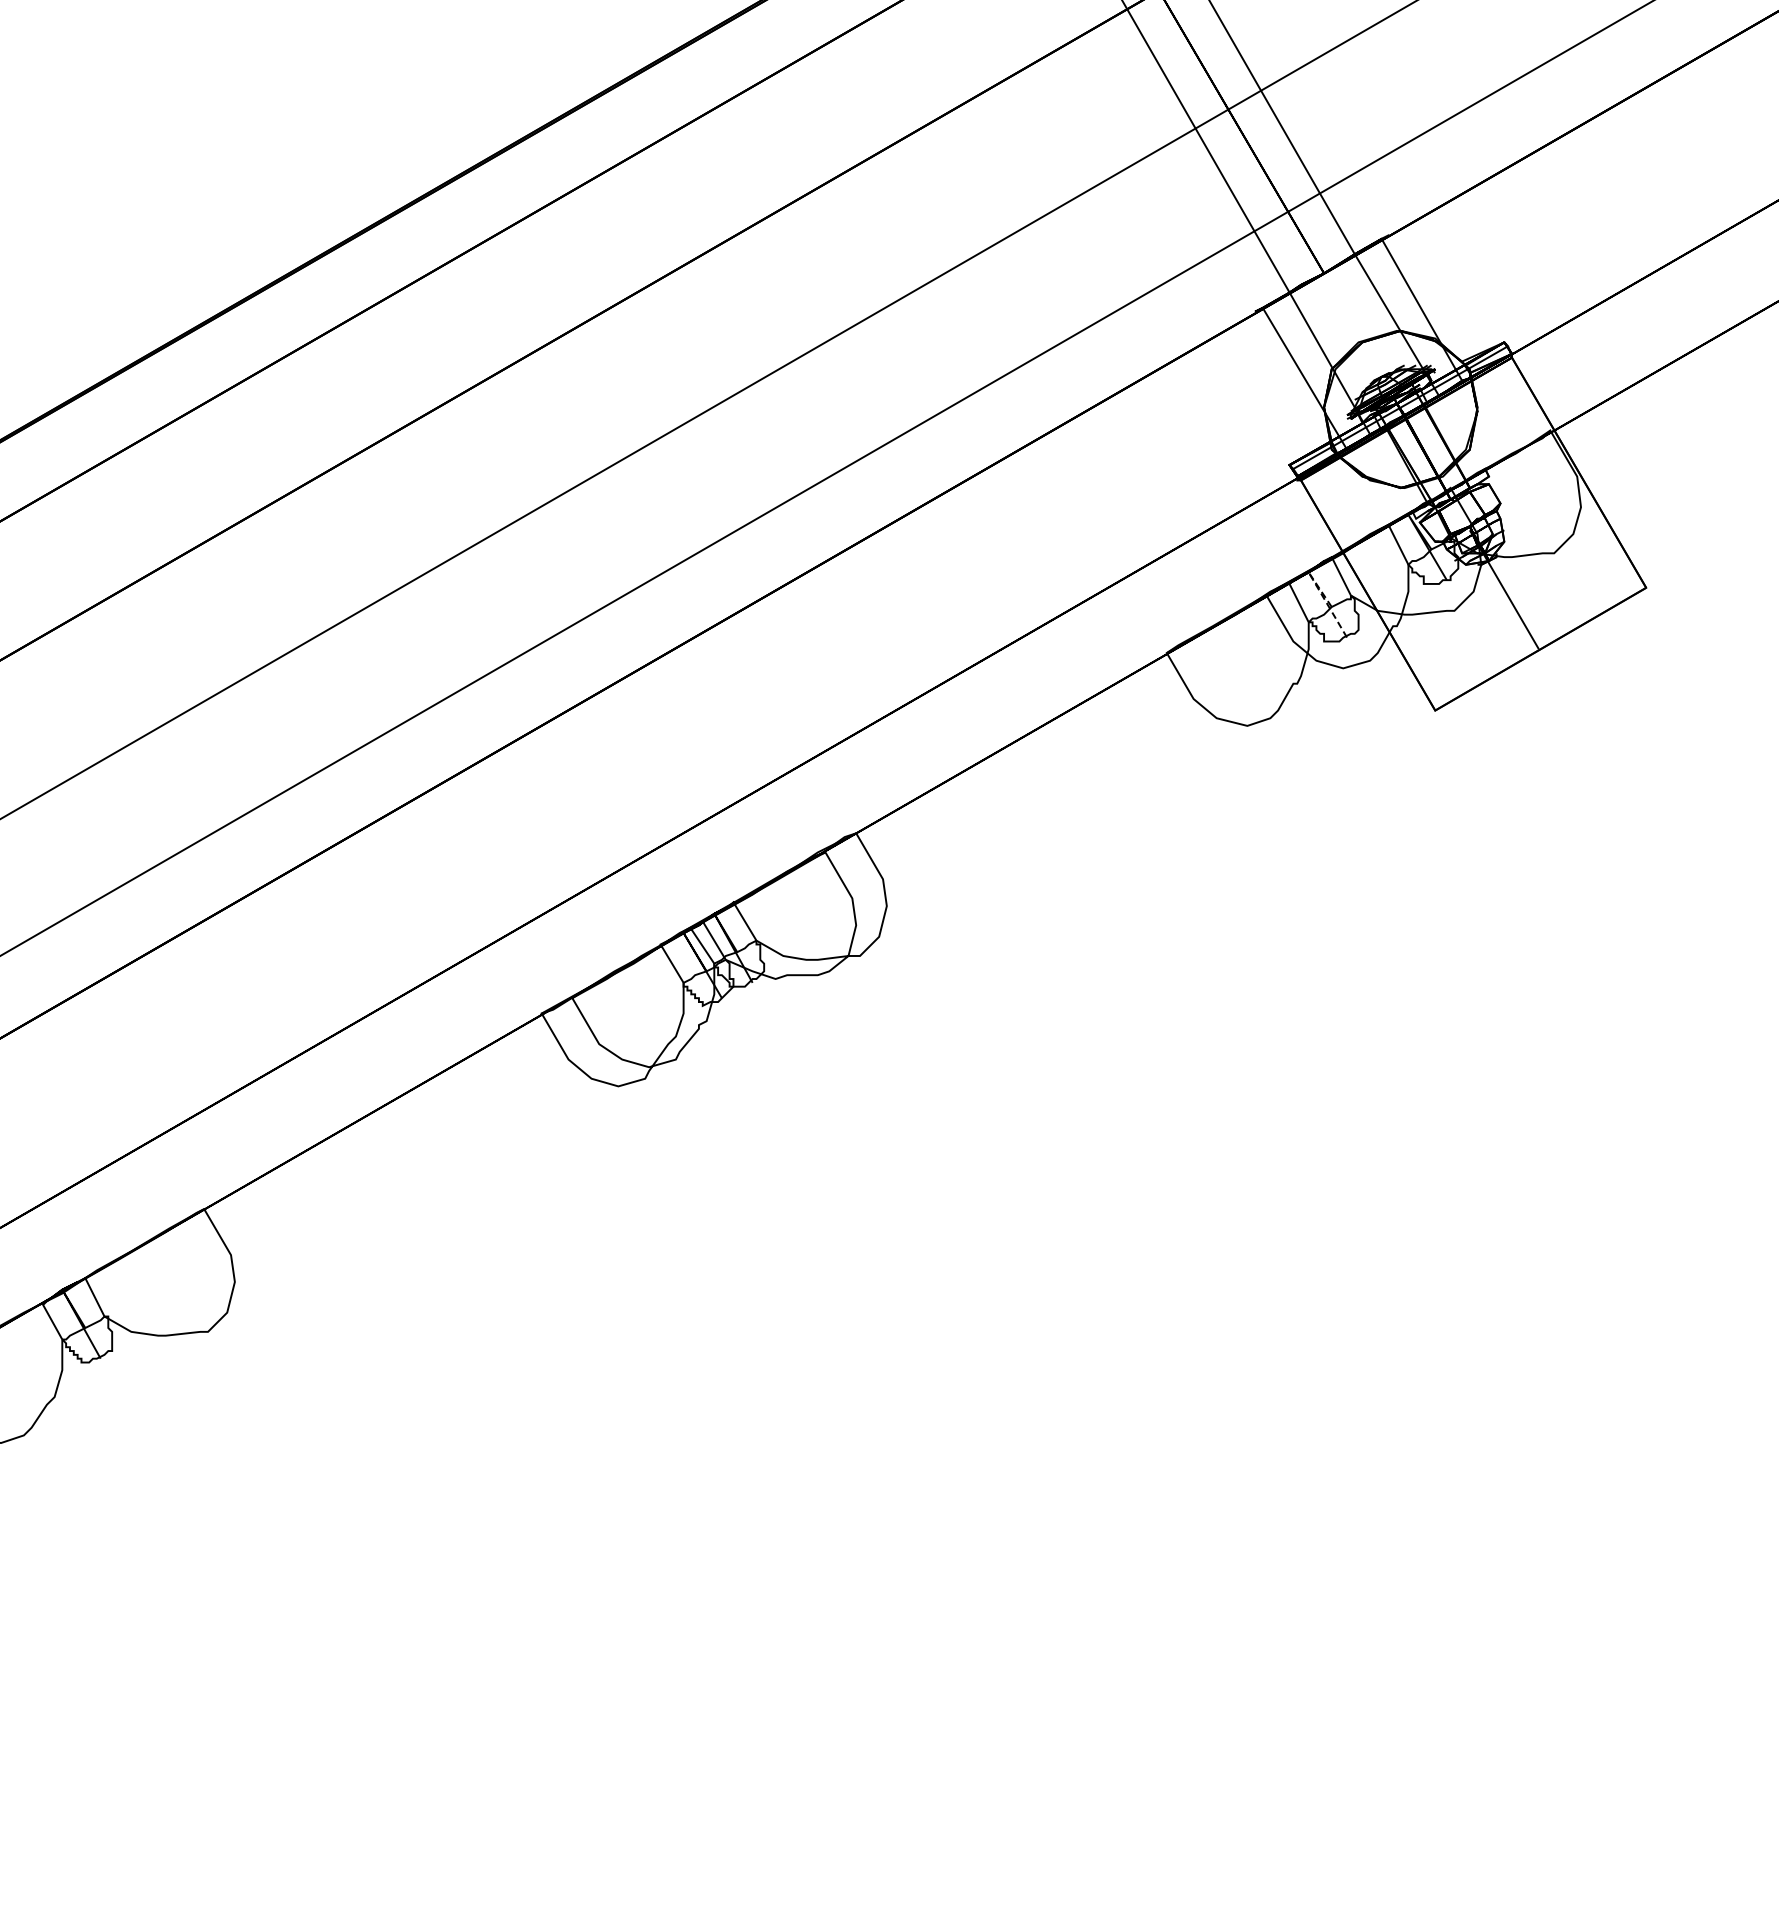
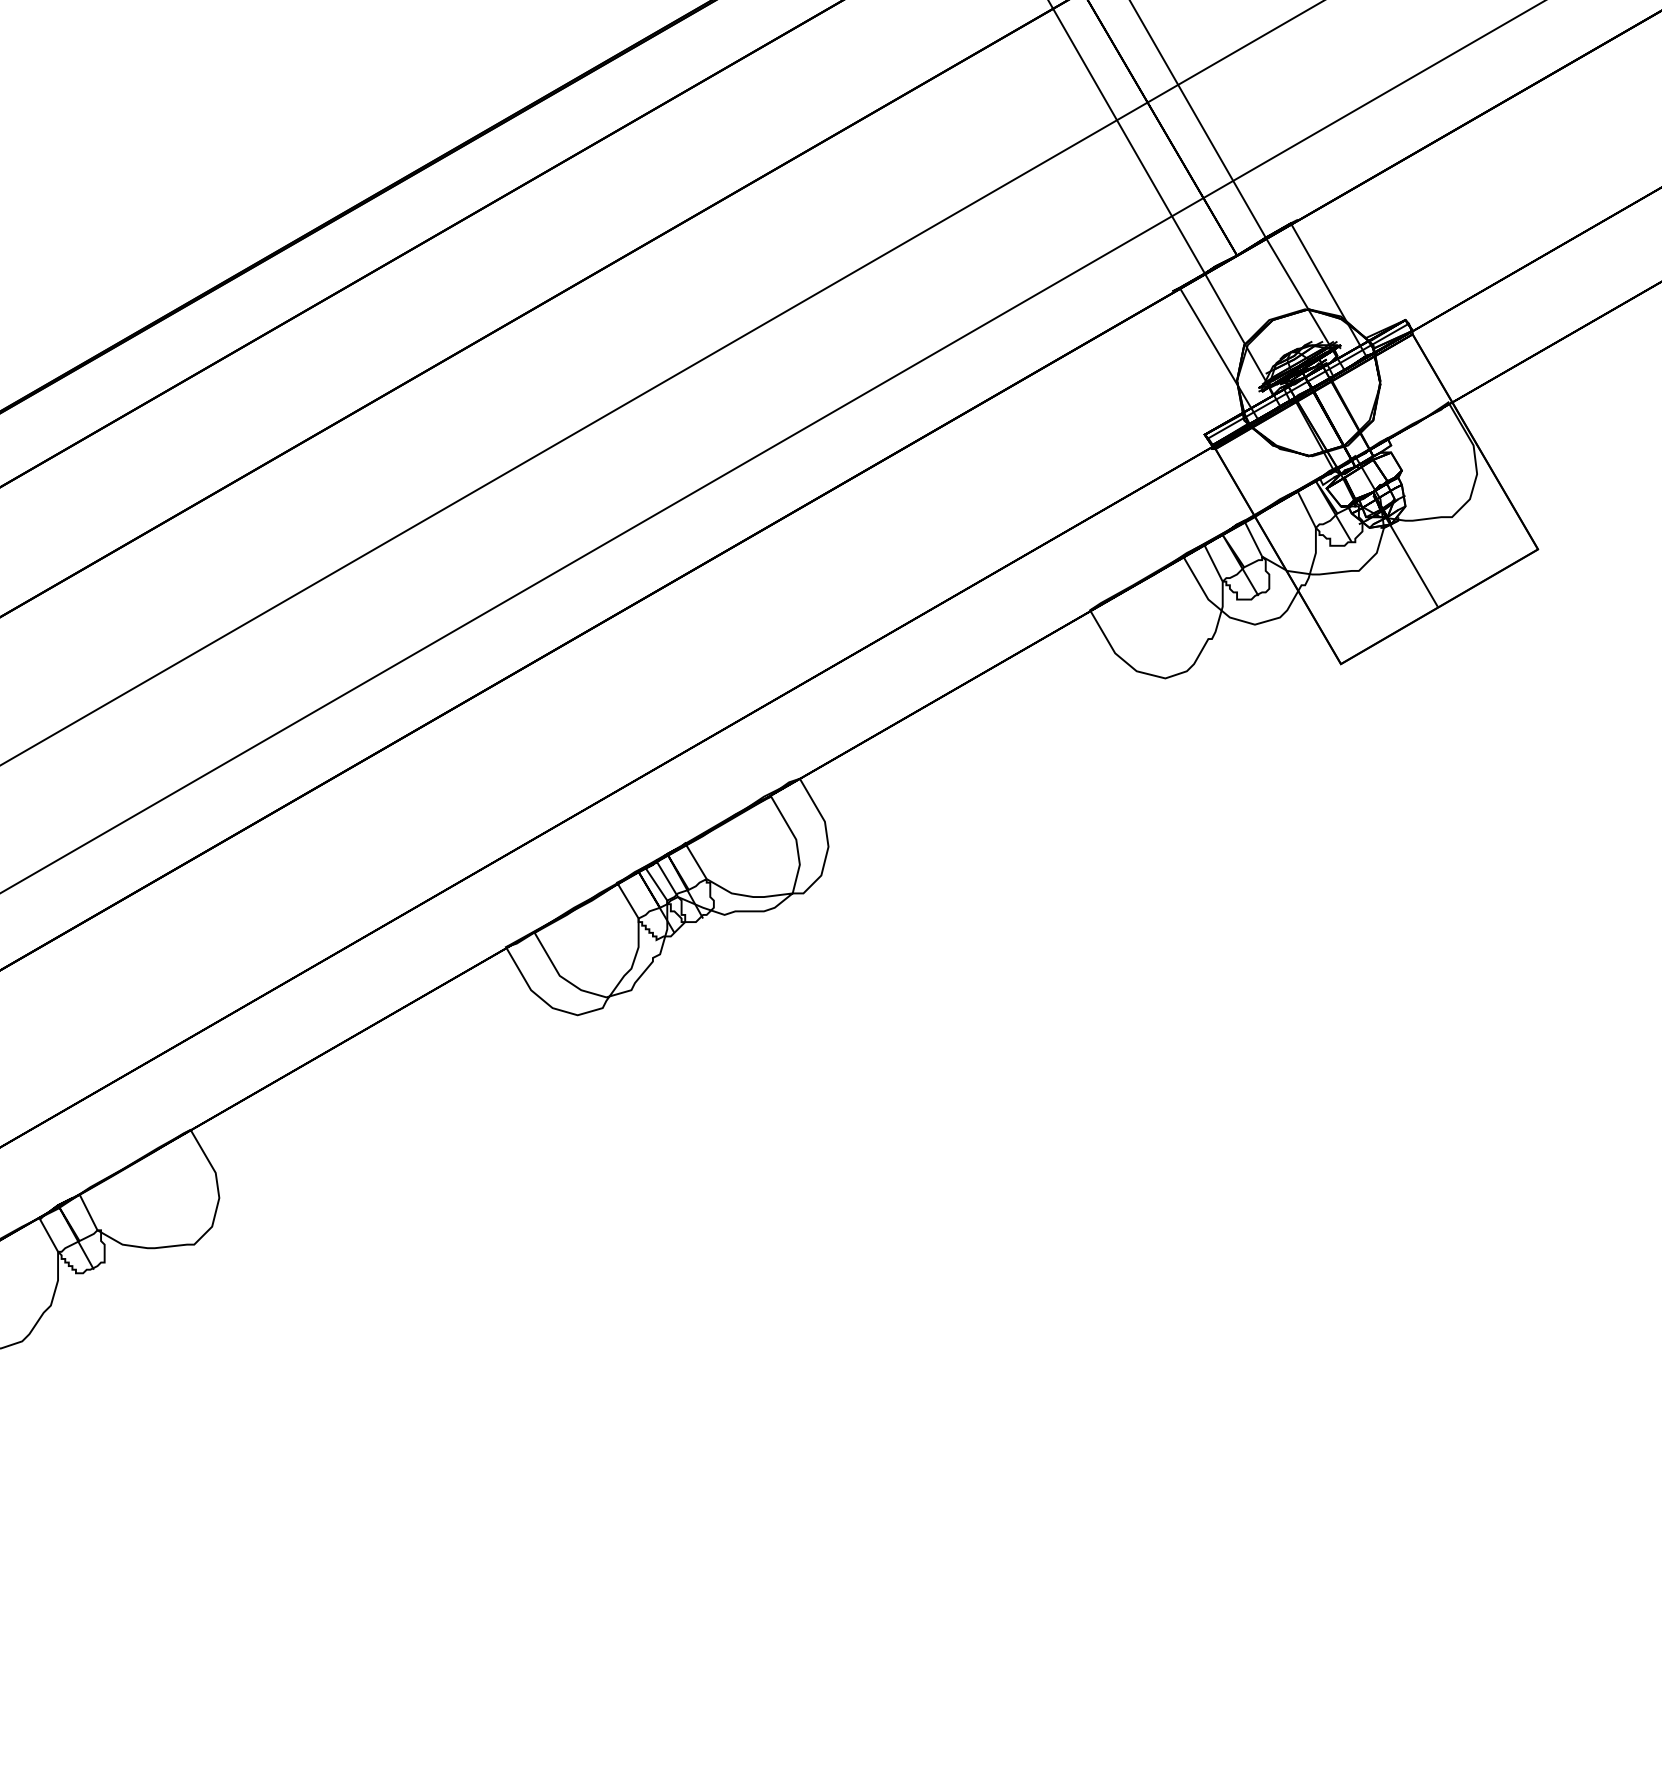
line: (1317, 587) -> (1230, 549), dashed -> solid

